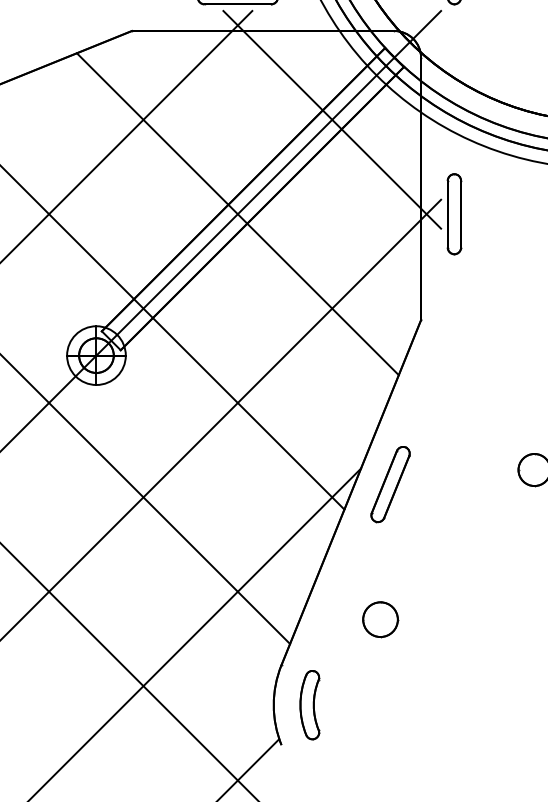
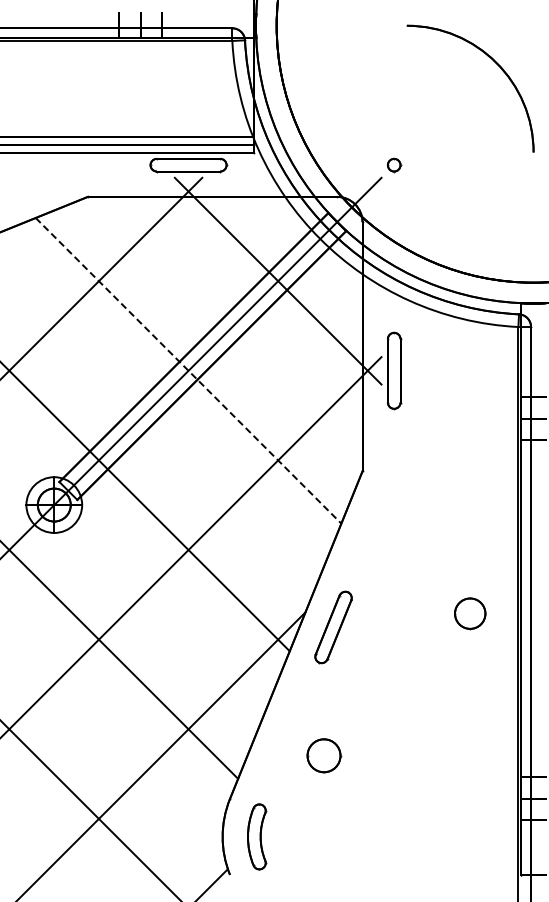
line: (237, 214) -> (188, 371), solid -> dashed

